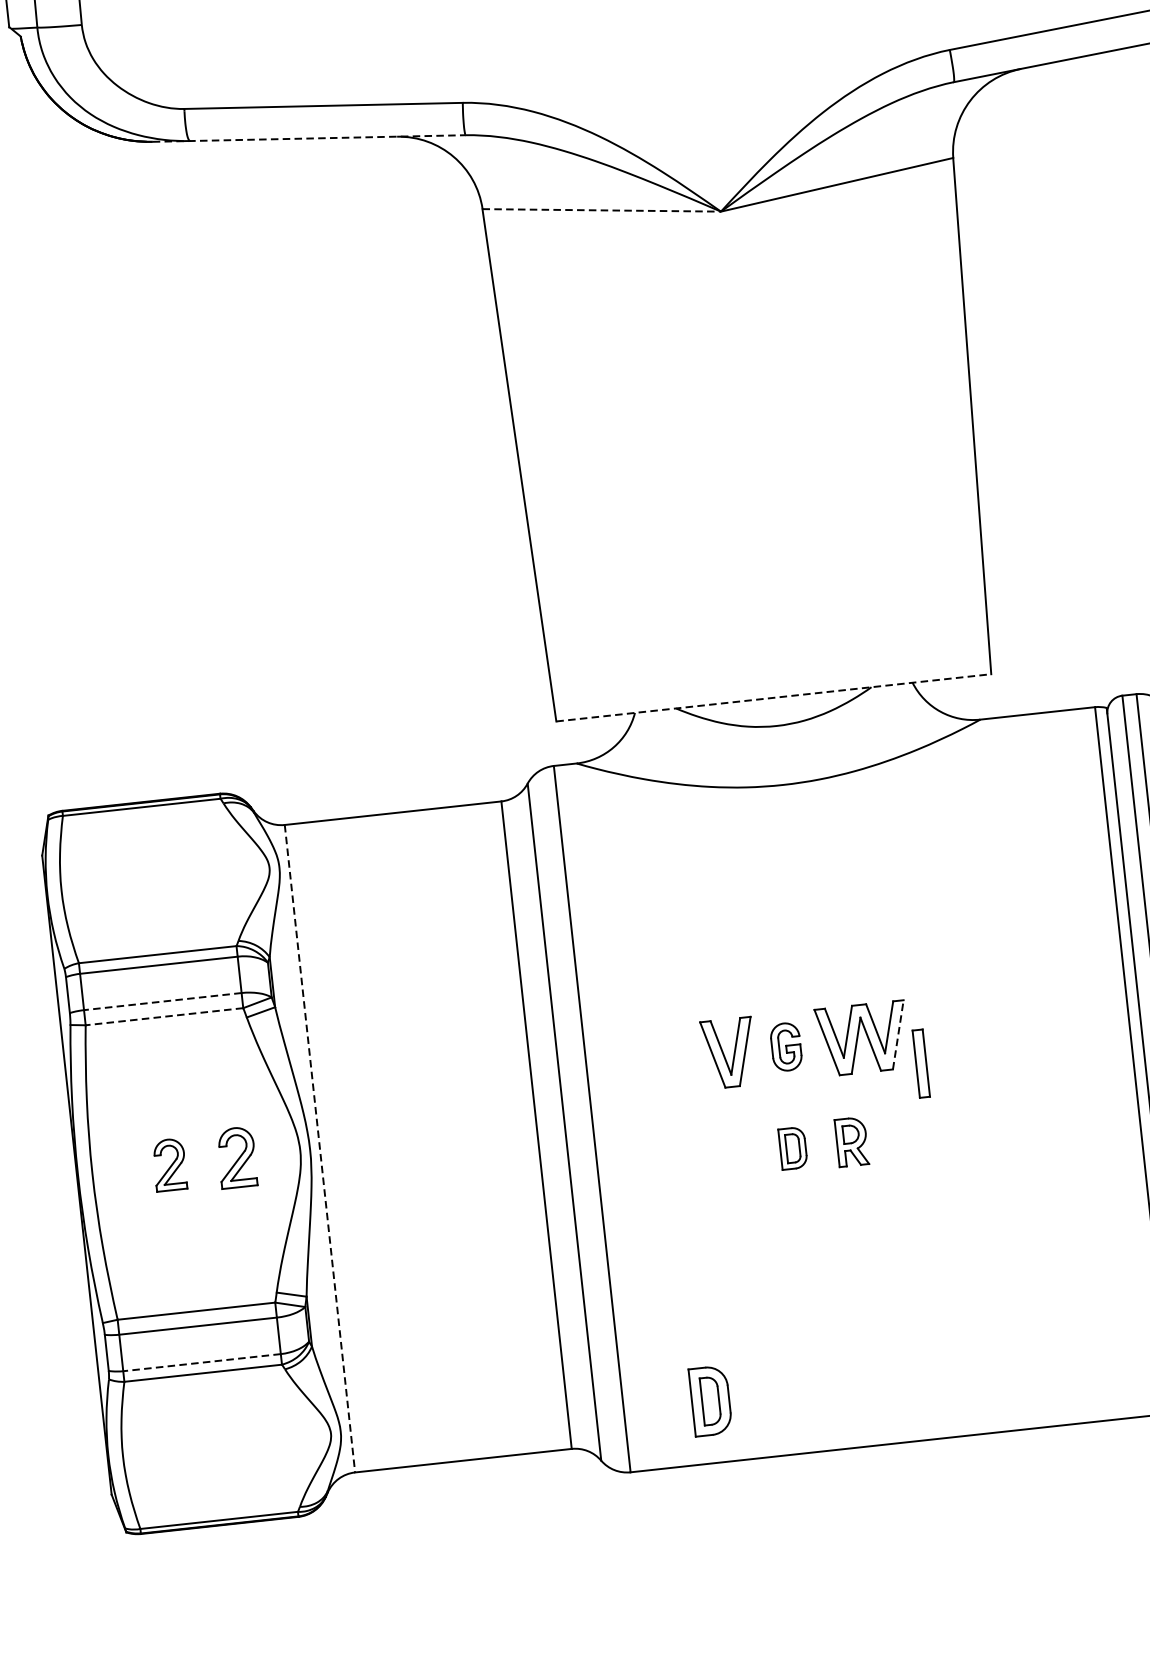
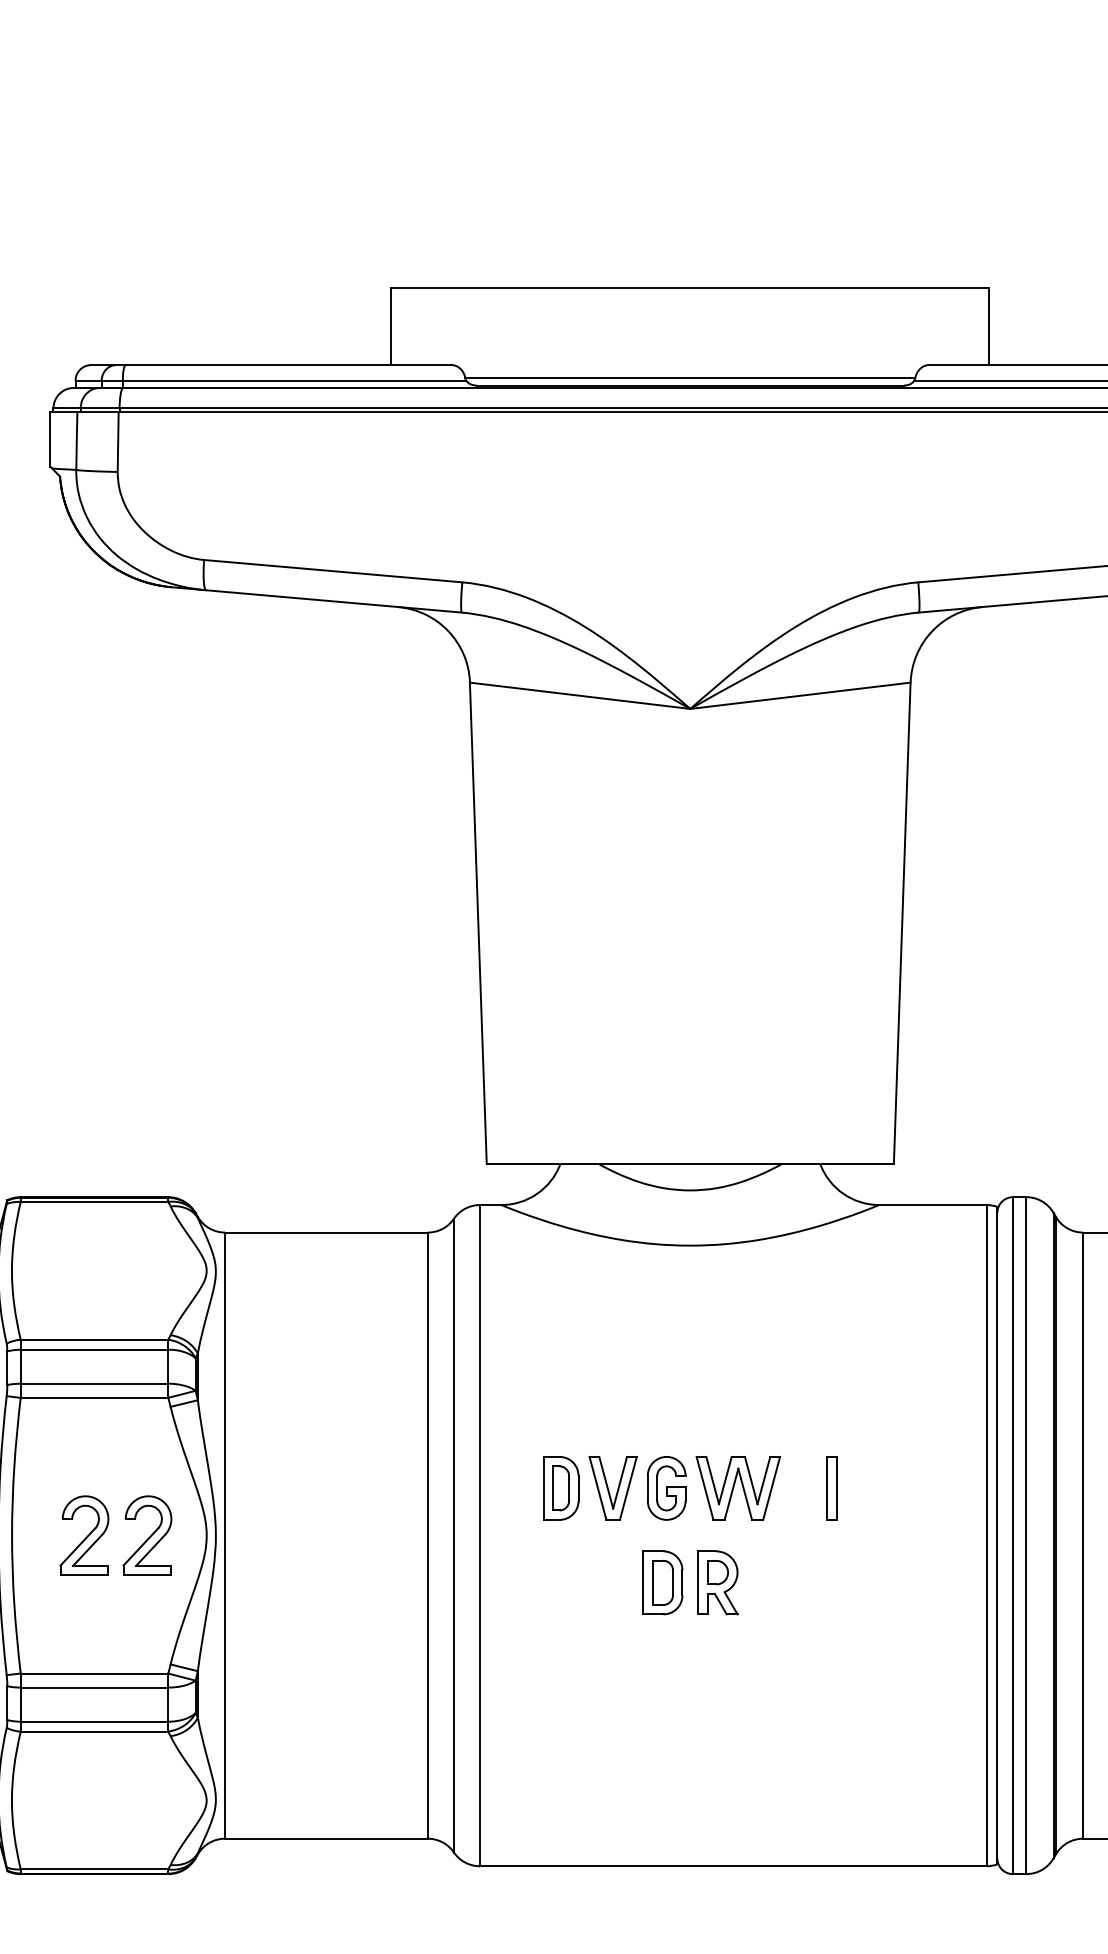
line: (308, 138) -> (316, 599), dashed -> solid
line: (602, 210) -> (580, 695), dashed -> solid
line: (774, 698) -> (690, 1164), dashed -> solid
line: (162, 1001) -> (94, 1383), dashed -> solid
line: (164, 1016) -> (94, 1397), dashed -> solid
line: (898, 1034) -> (771, 1488), dashed -> solid
part: (786, 1047) -> (666, 1488), size x1.43
part: (920, 1063) -> (831, 1488), moved
part: (851, 1141) -> (717, 1582), size x1.43
part: (792, 1148) -> (662, 1582), size x1.67
line: (320, 1149) -> (225, 1536), dashed -> solid
part: (237, 1157) -> (147, 1535), size x1.43
part: (169, 1164) -> (84, 1535), size x1.67
line: (202, 1362) -> (94, 1721), dashed -> solid
part: (710, 1401) -> (561, 1488), moved

